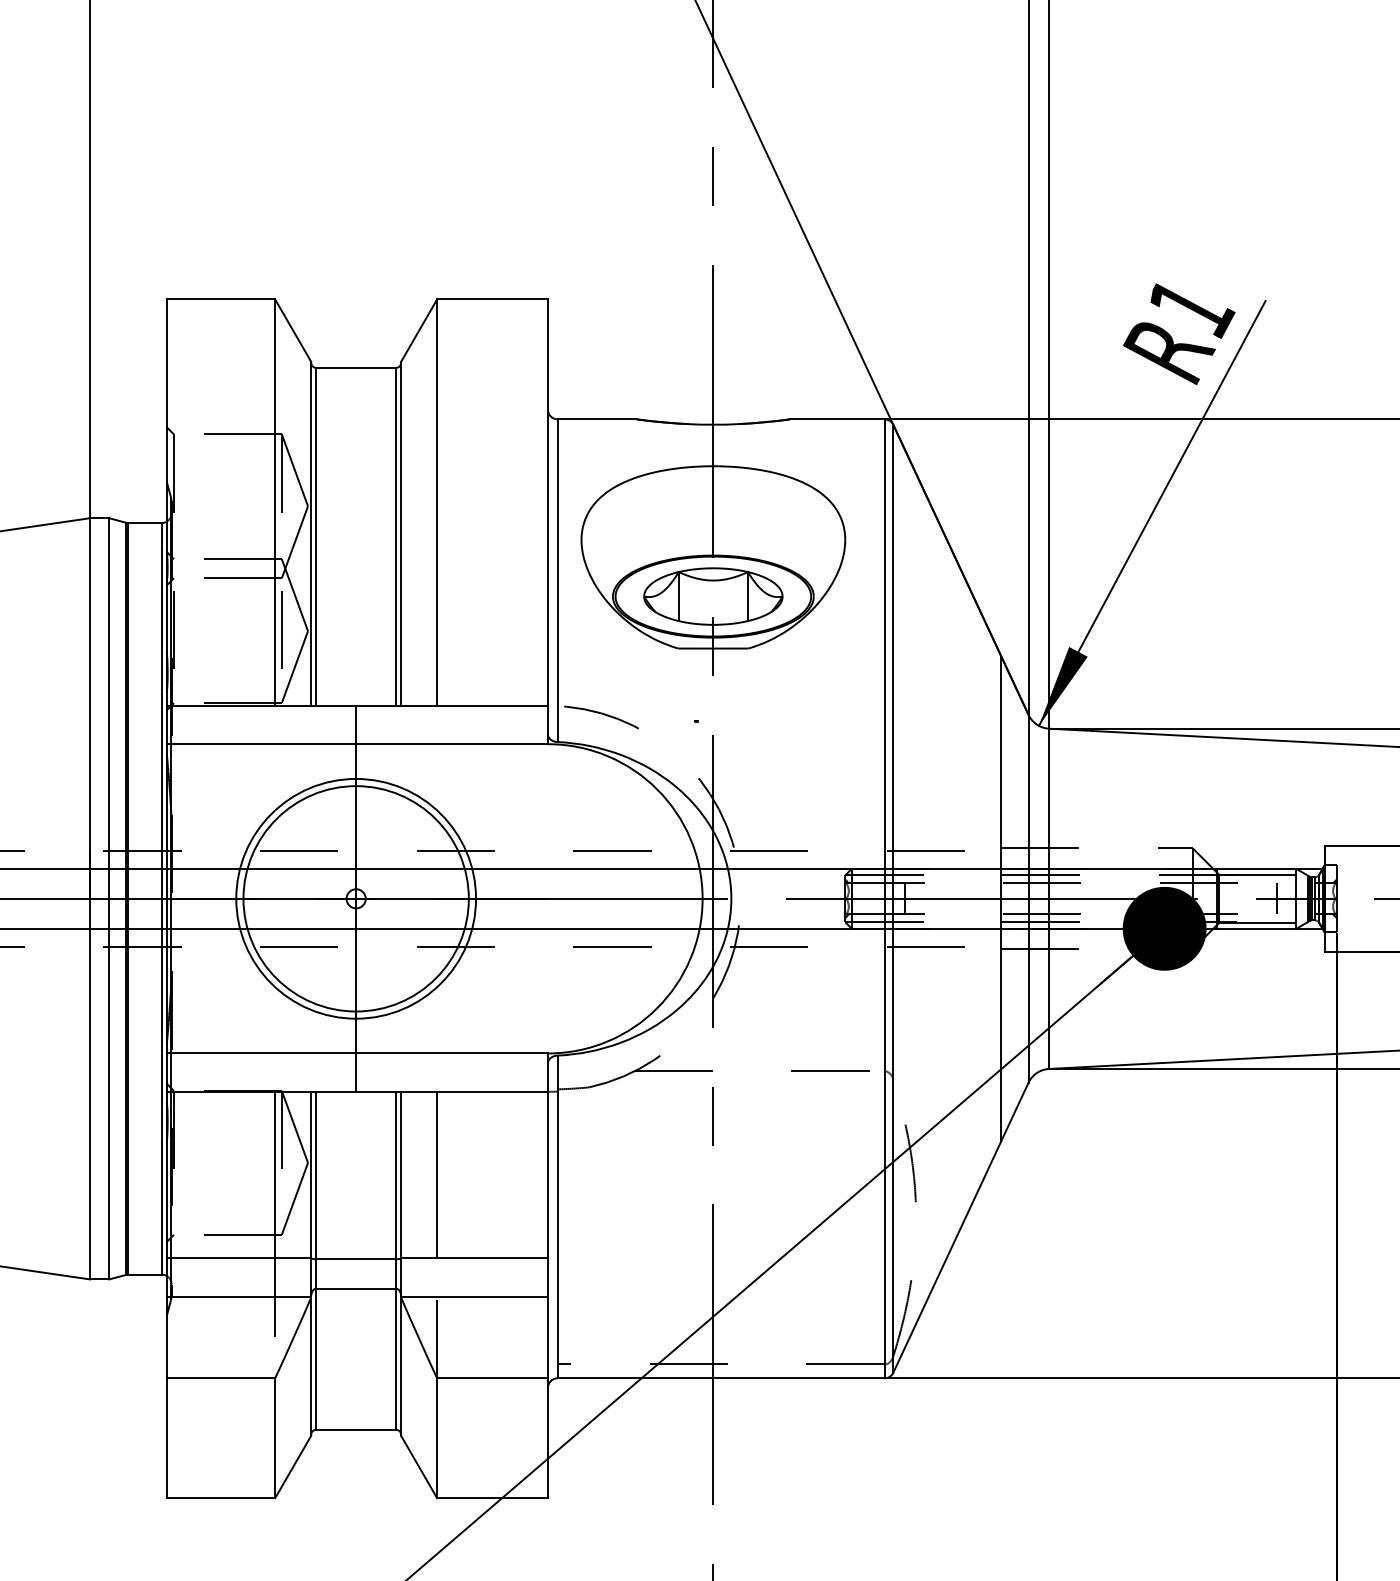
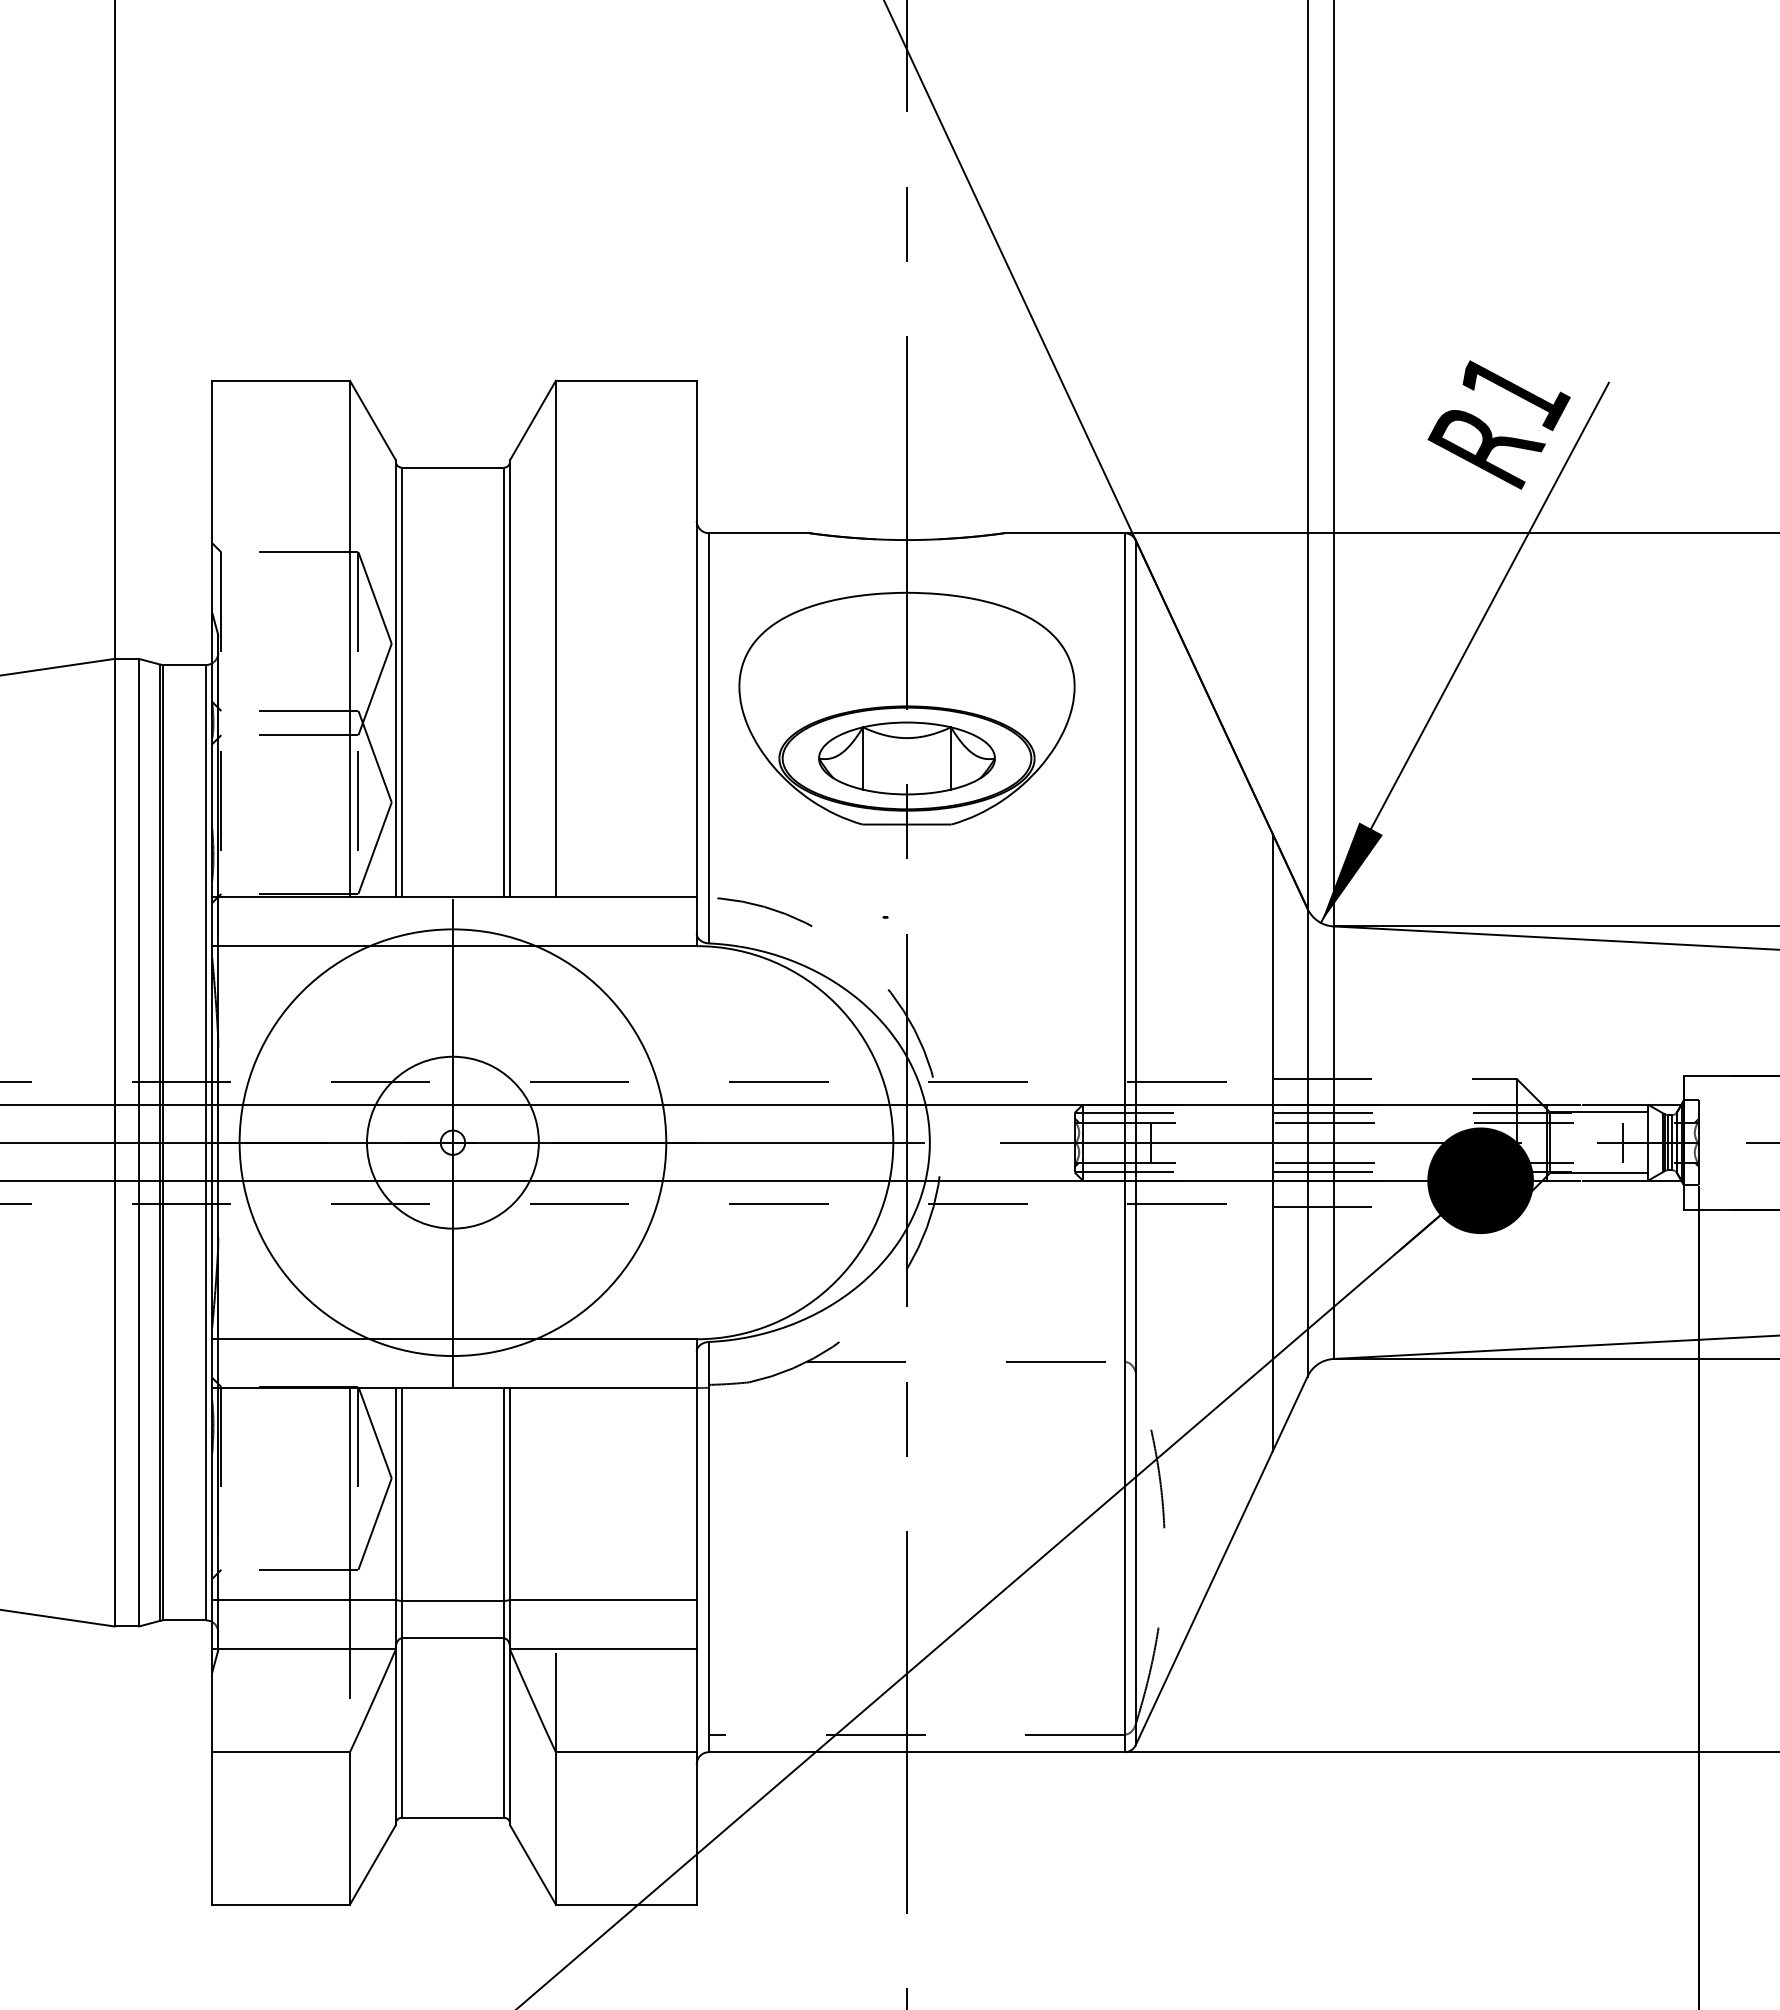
circle: (355, 898) -> (452, 1142), size x0.6
circle: (355, 898) -> (452, 1142), size x1.4
line: (436, 1174) -> (555, 1493), removed

